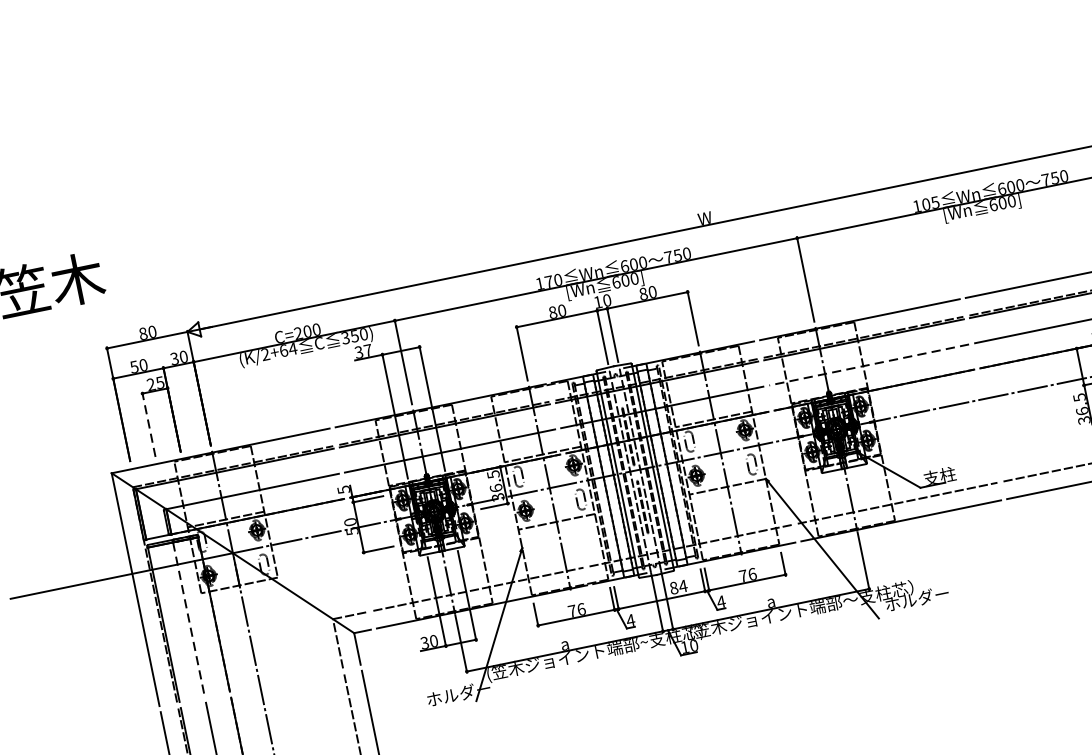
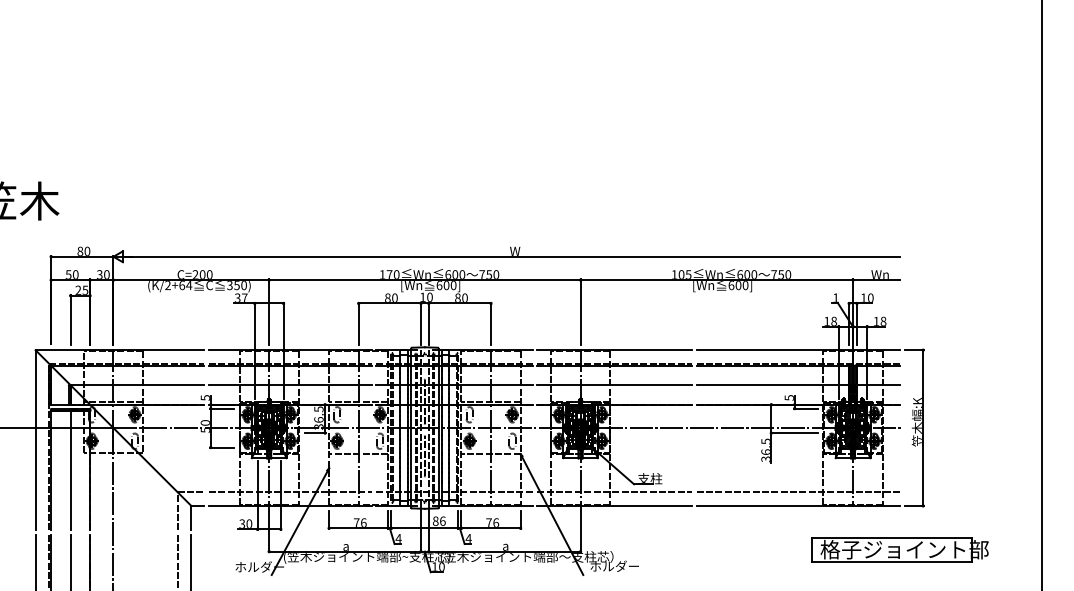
line: (868, 365) -> (614, 385), dashed -> solid
line: (148, 424) -> (70, 319), dashed -> solid
text: (682, 585) -> (442, 520), 84 -> 86
line: (188, 619) -> (70, 470), dashed -> solid

